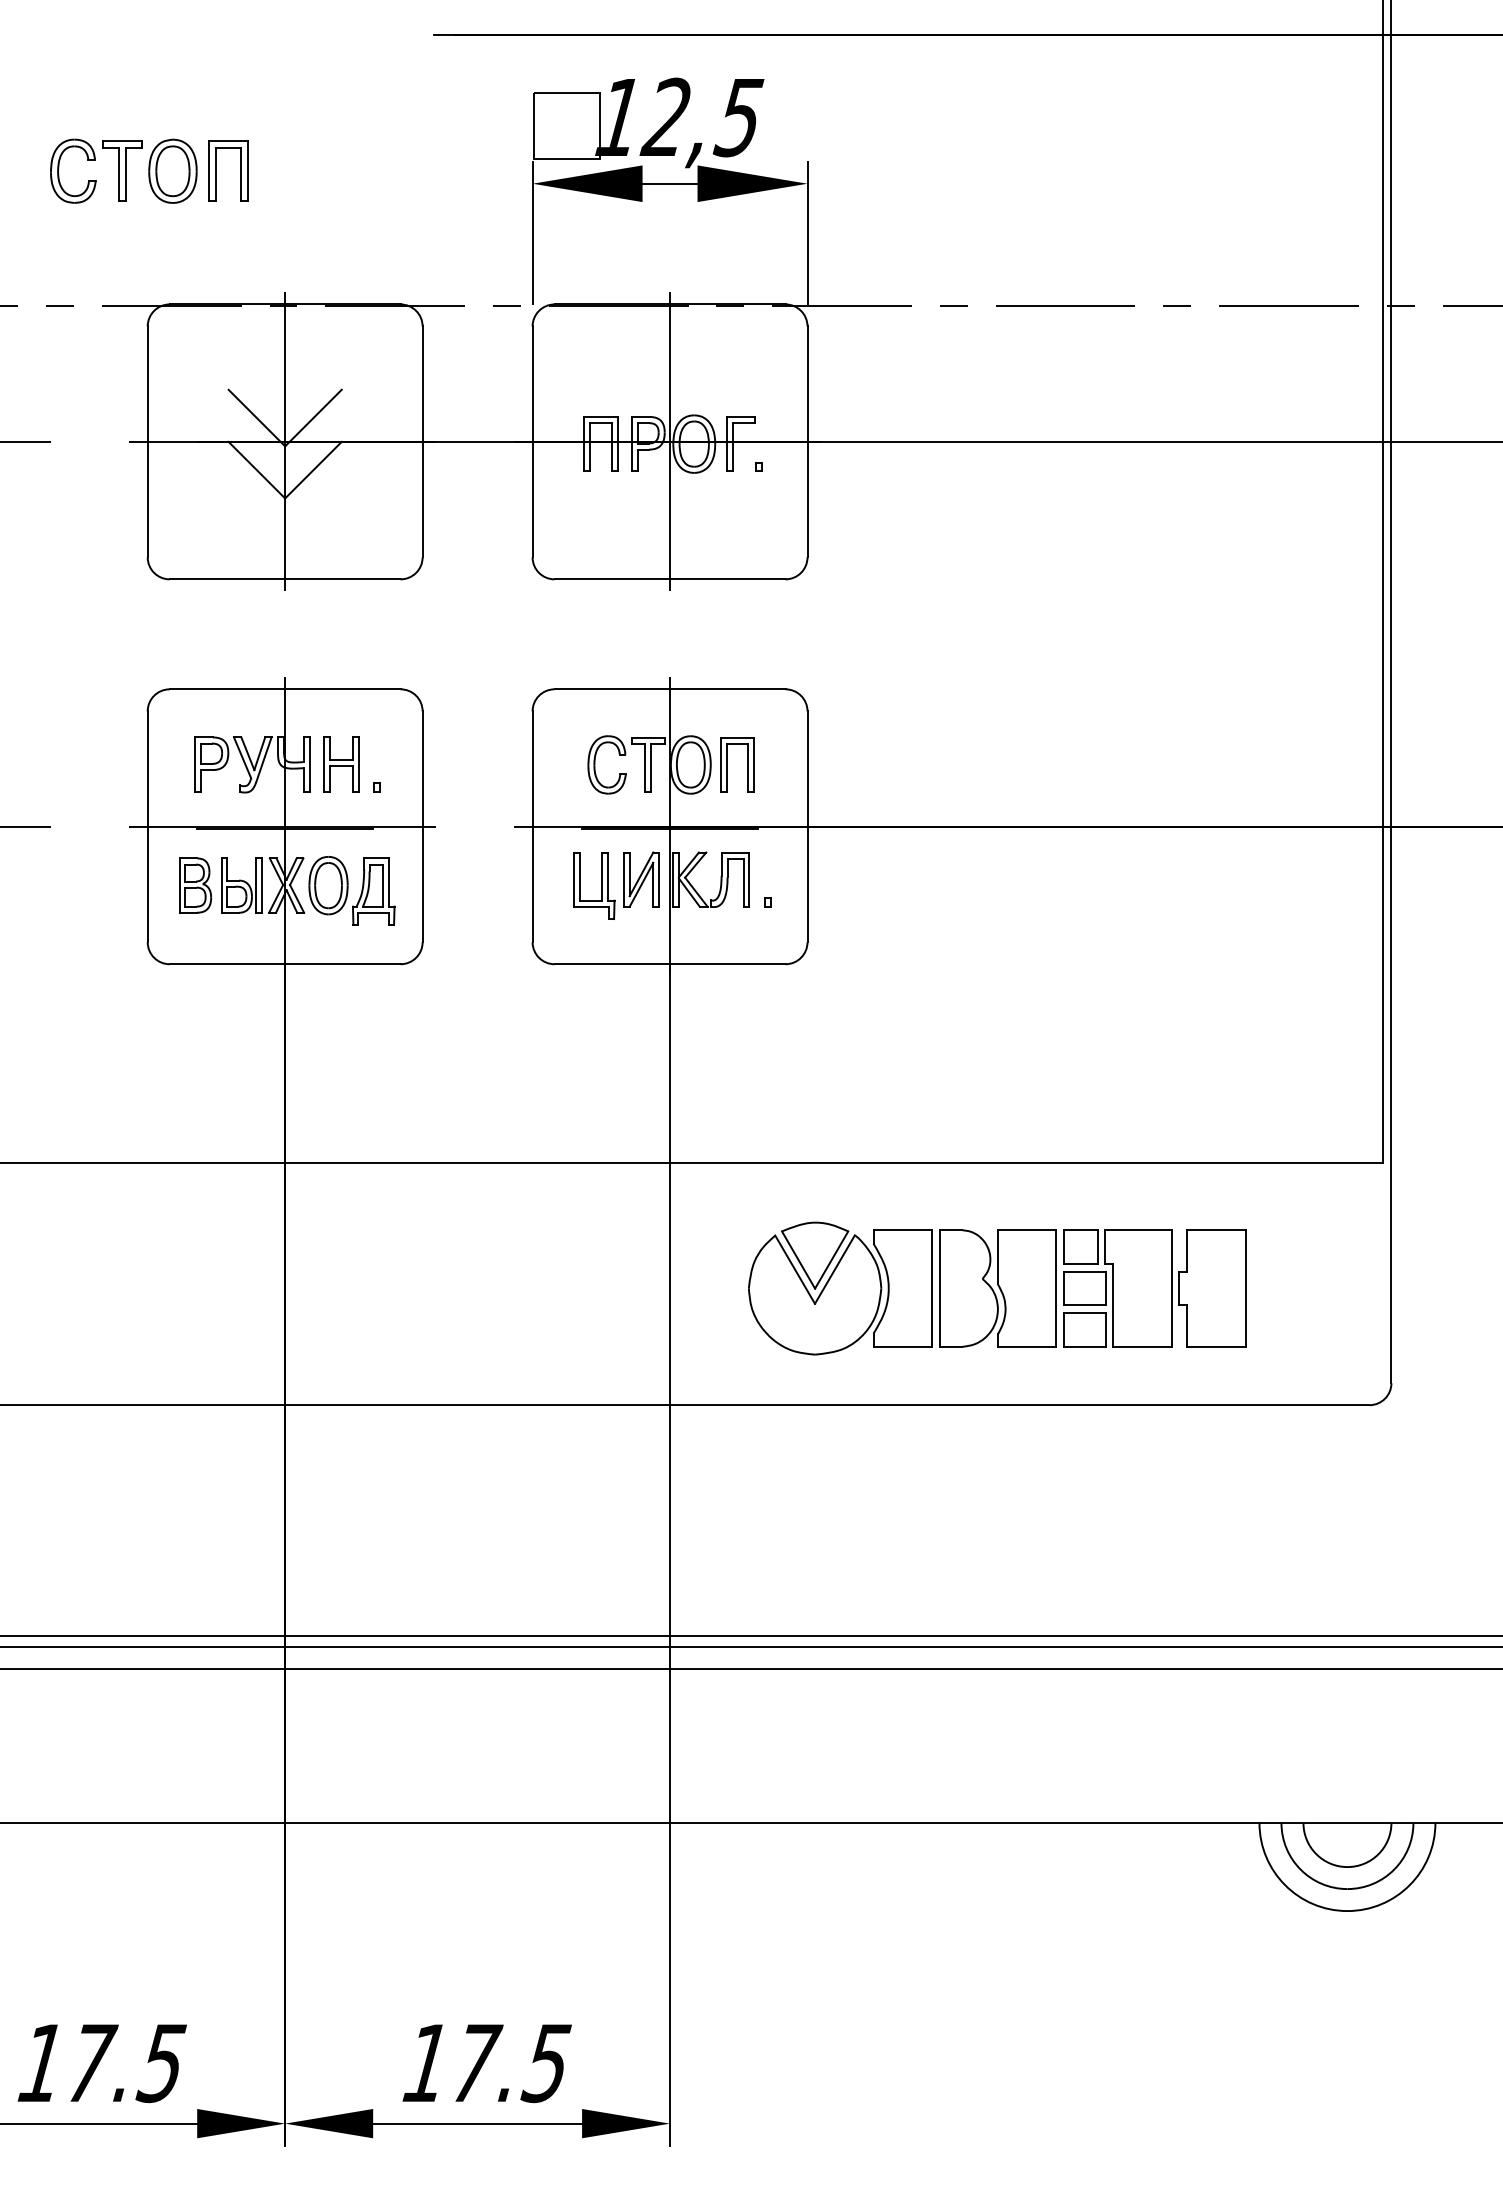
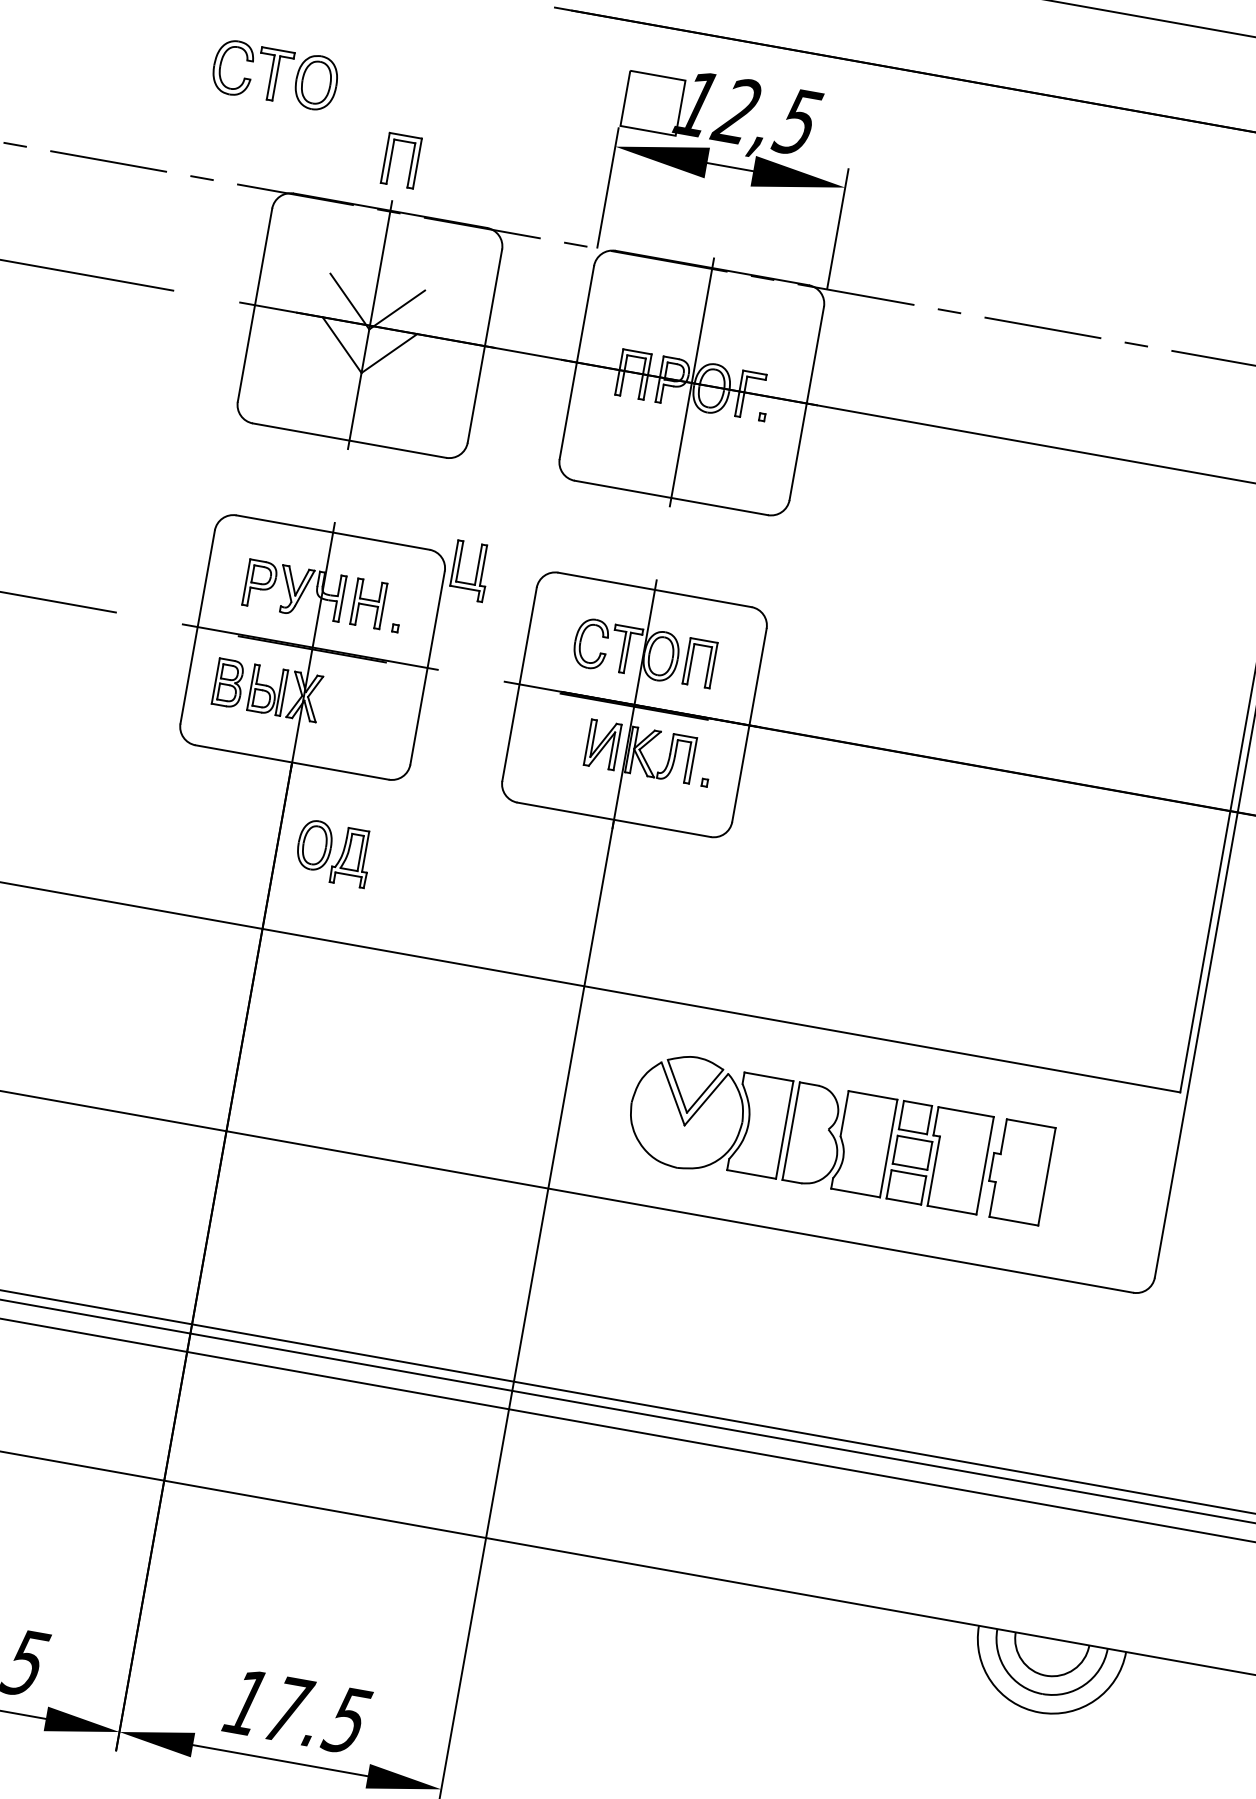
part: (216, 170) -> (391, 158), moved
part: (601, 885) -> (476, 572), moved
part: (351, 890) -> (333, 852), moved

